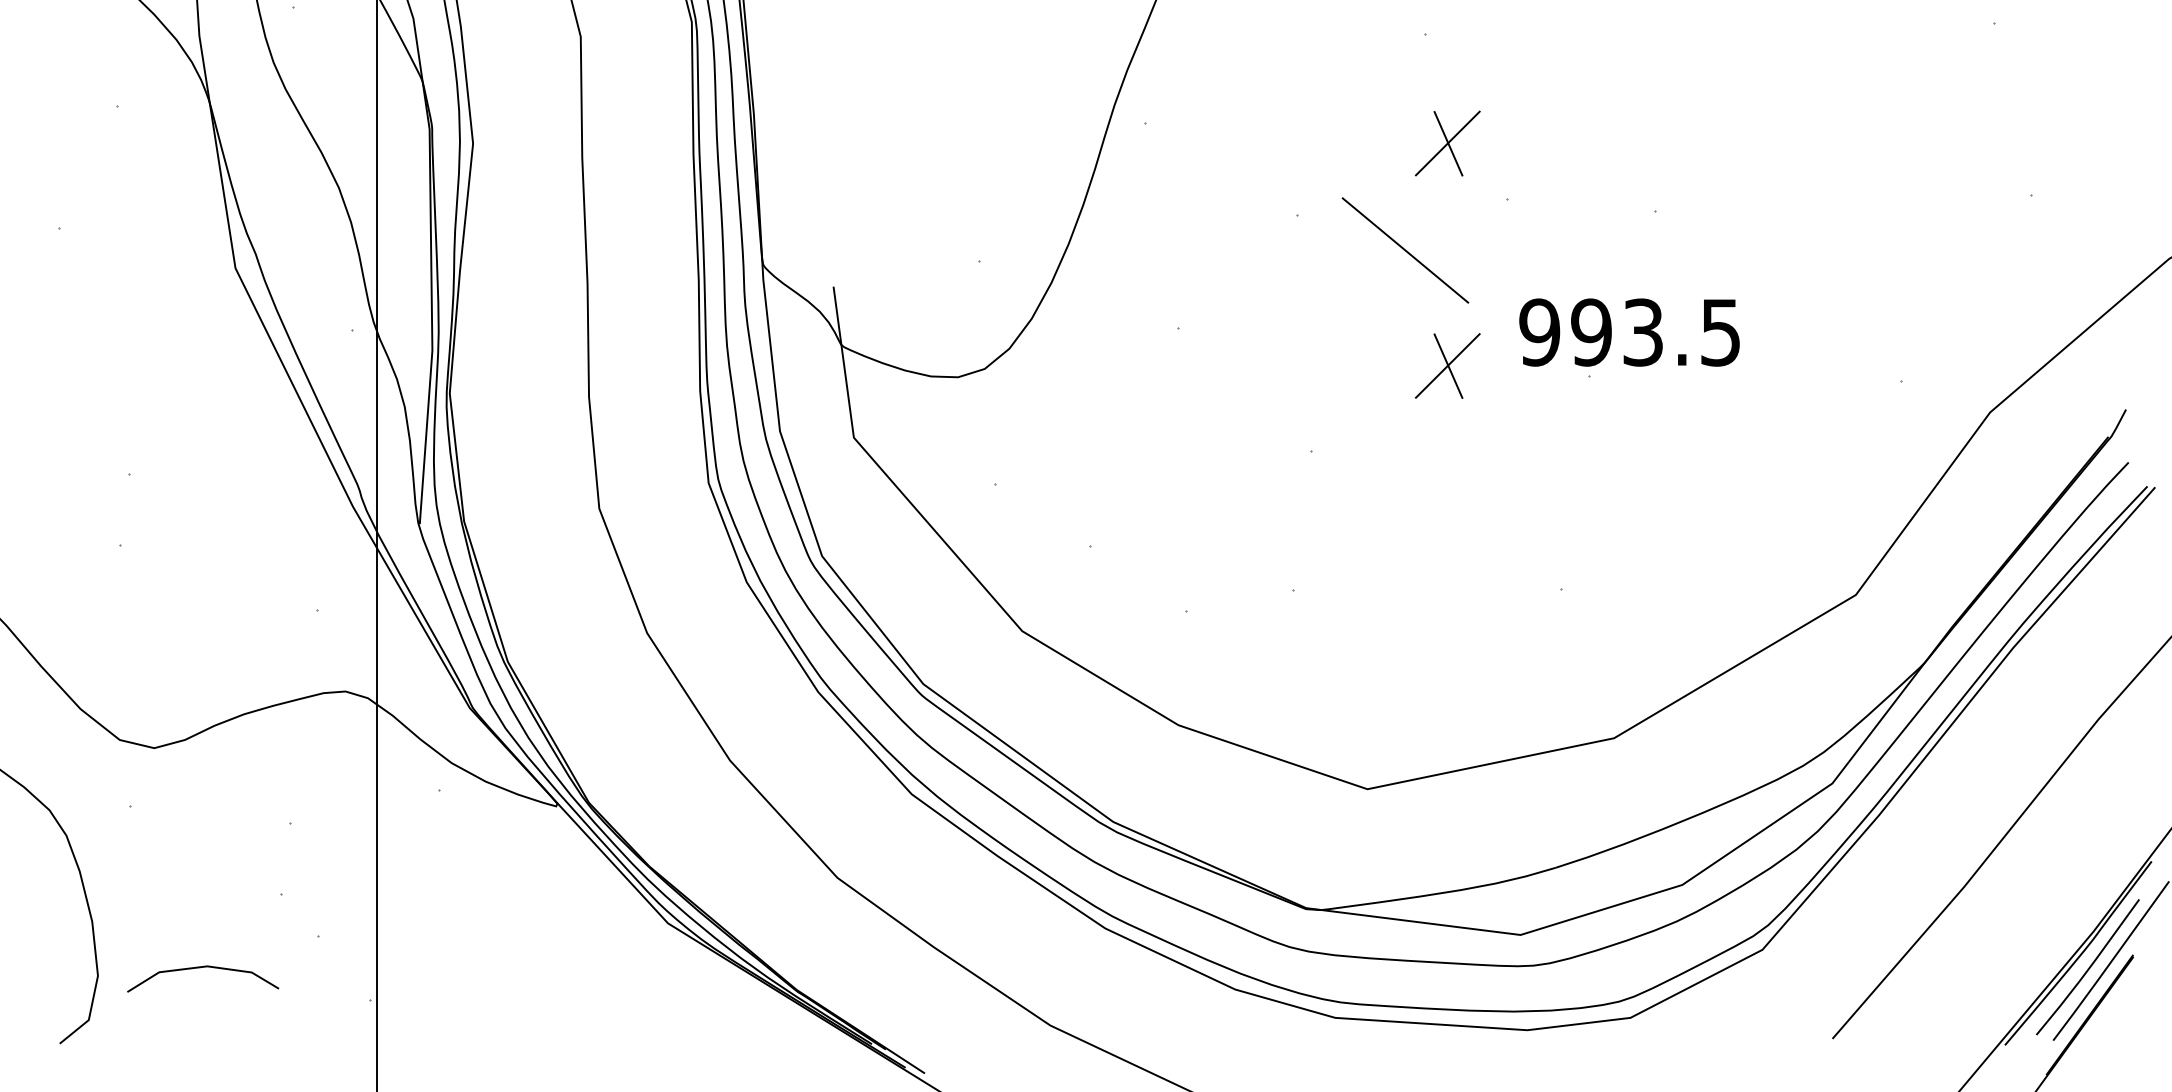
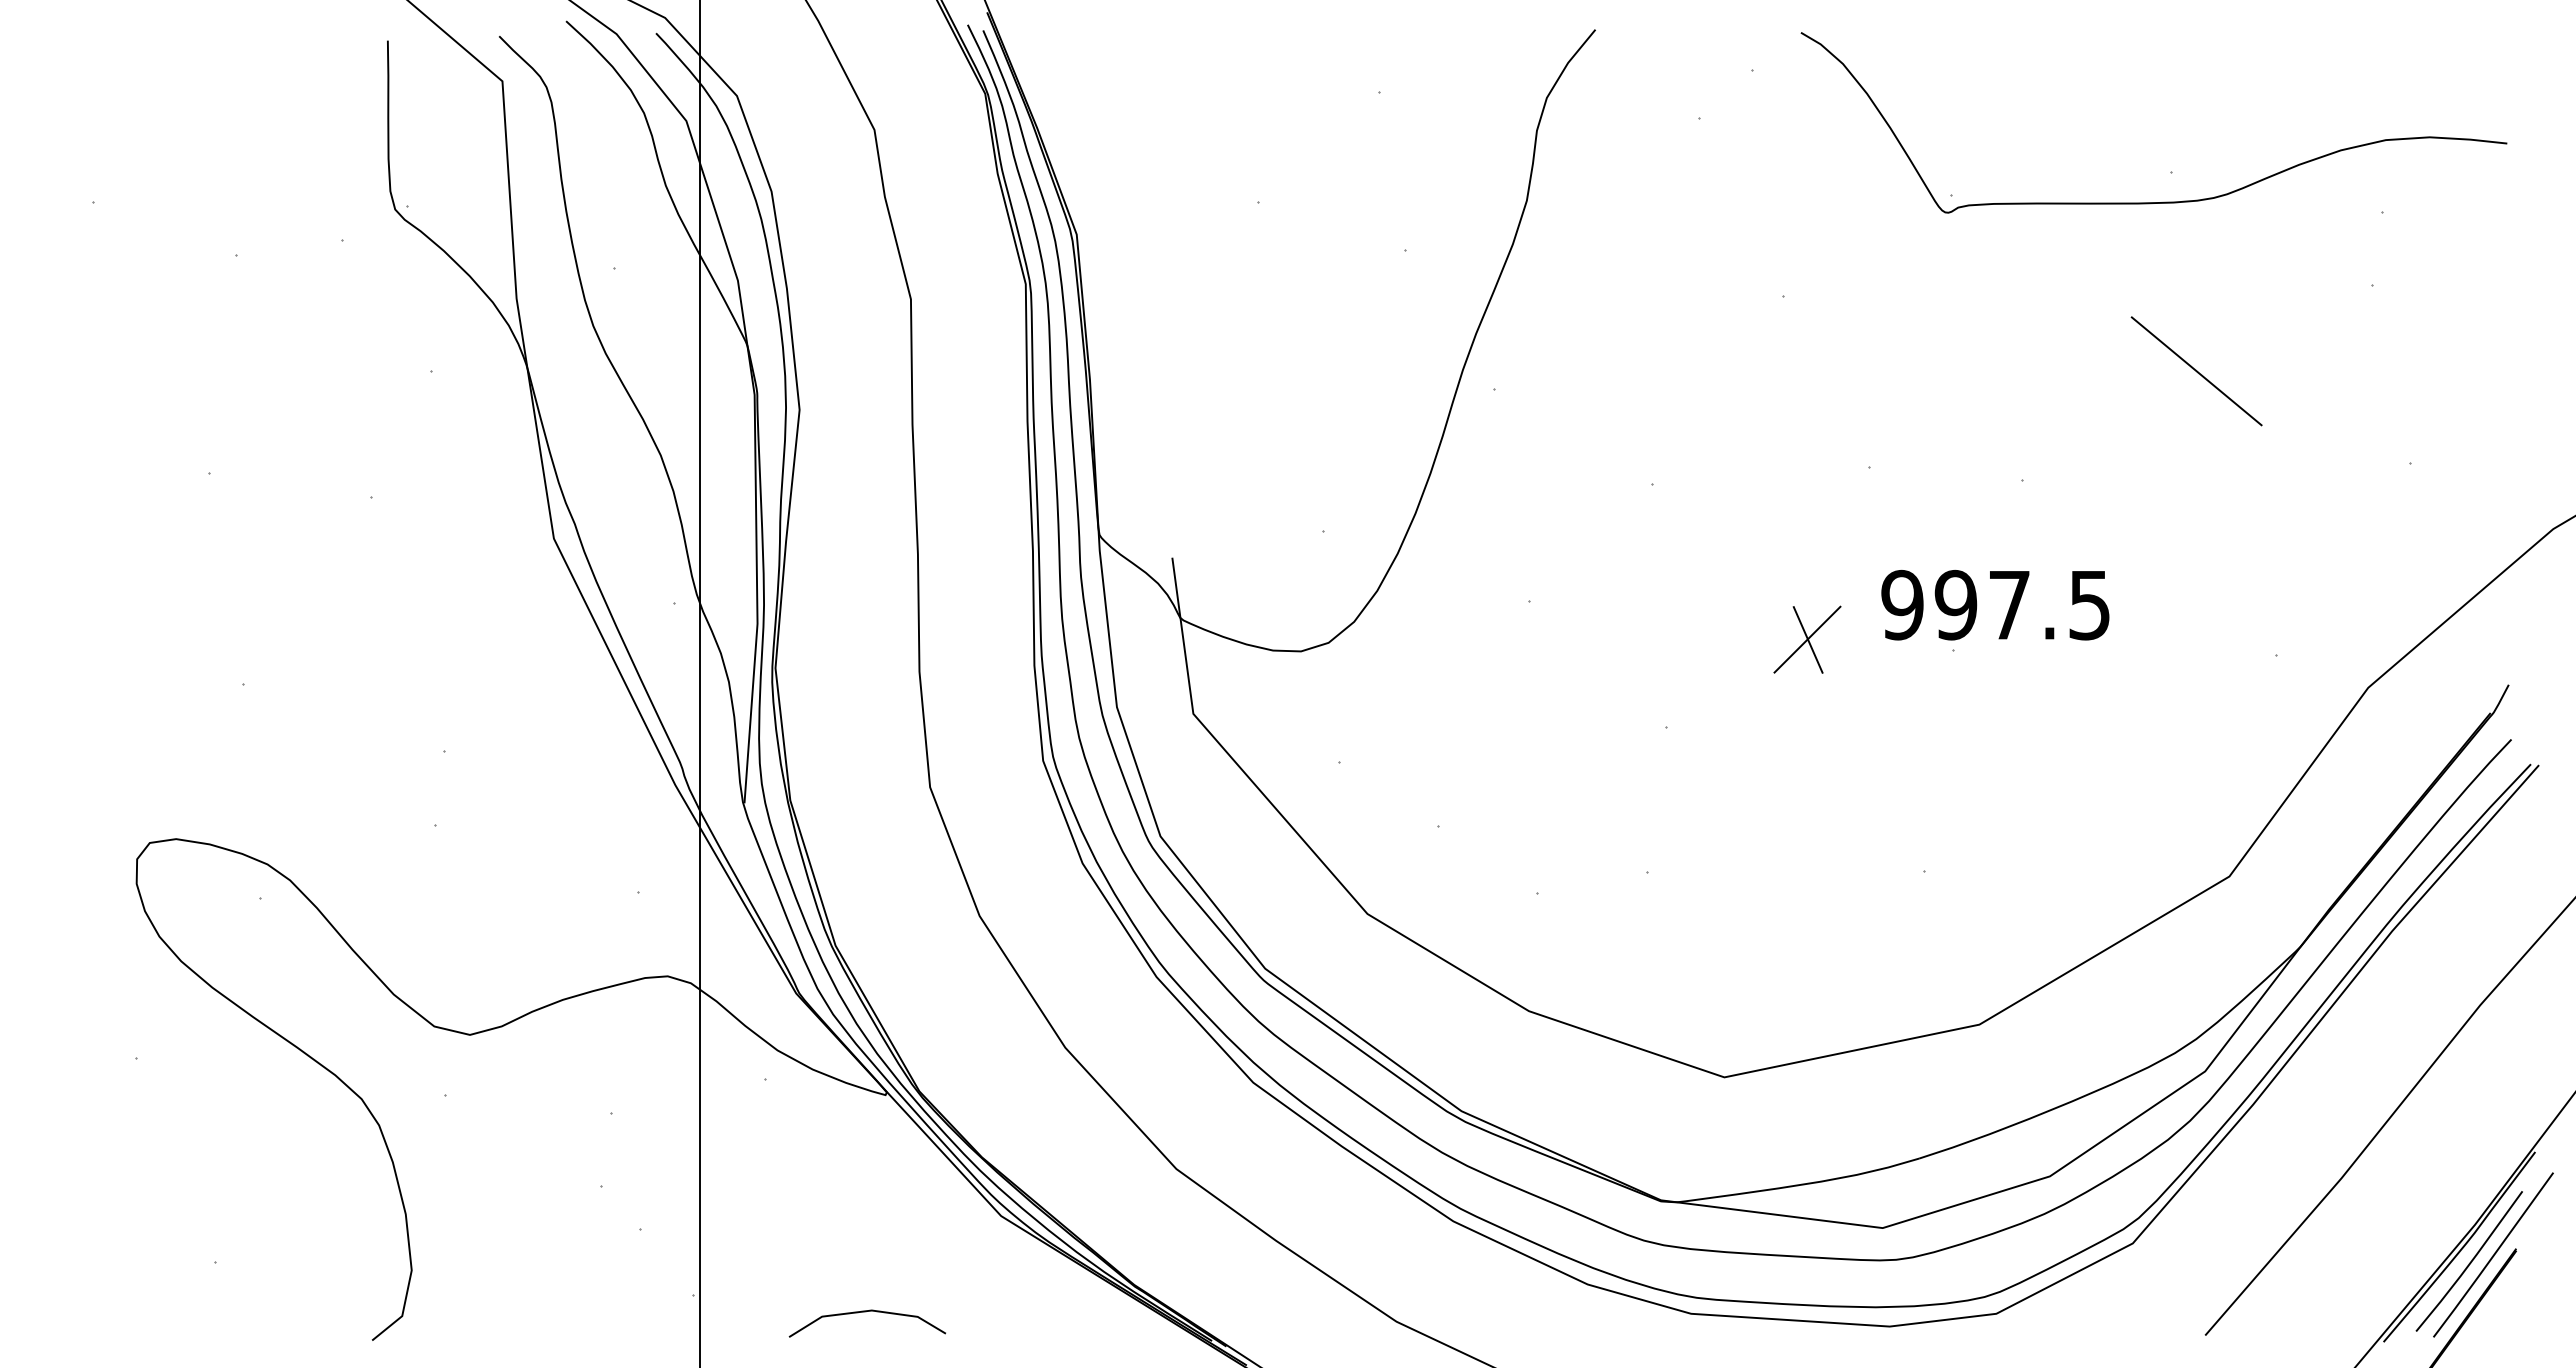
part: (1447, 143) -> (1807, 409), removed
line: (1405, 250) -> (2196, 371), moved
text: (1643, 331) -> (2009, 604), 993.5 -> 997.5
line: (202, 968) -> (866, 1312), moved

